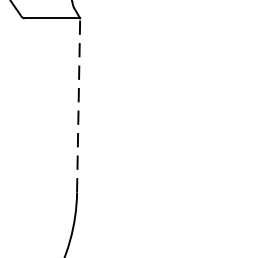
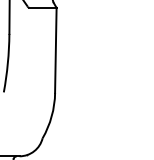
line: (77, 105) -> (55, 50), dashed -> solid

